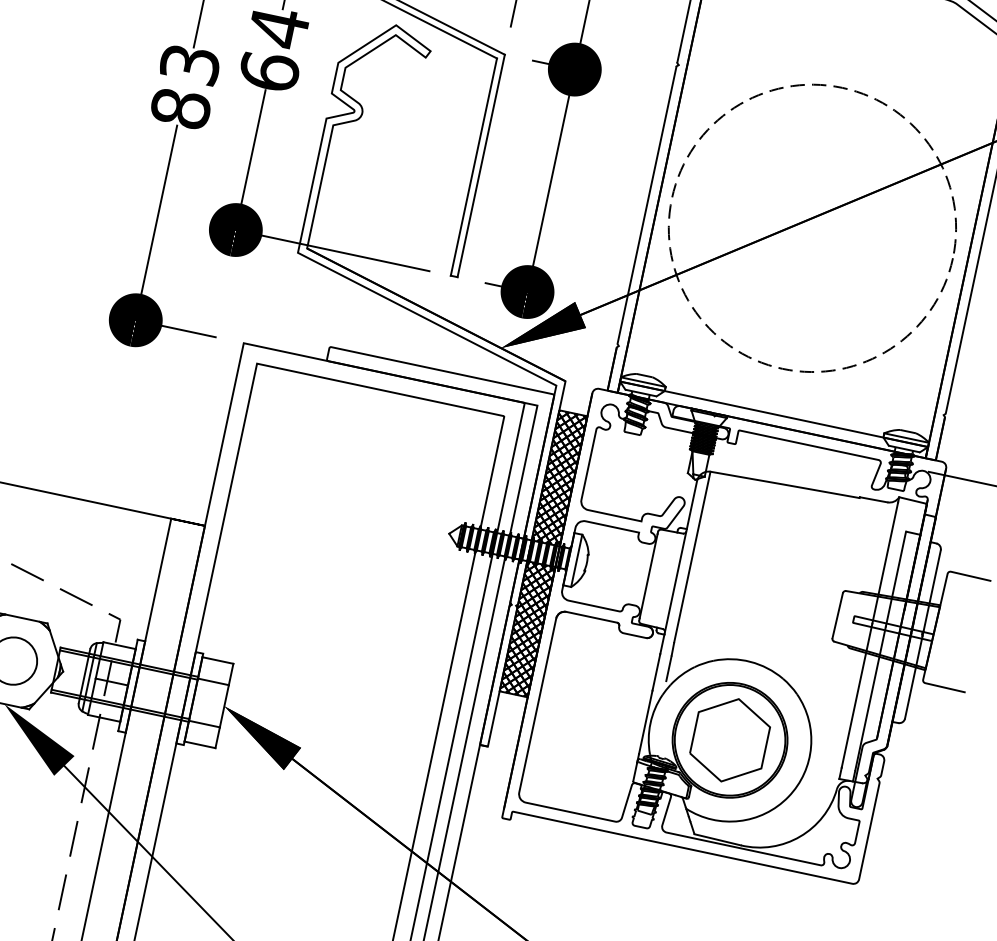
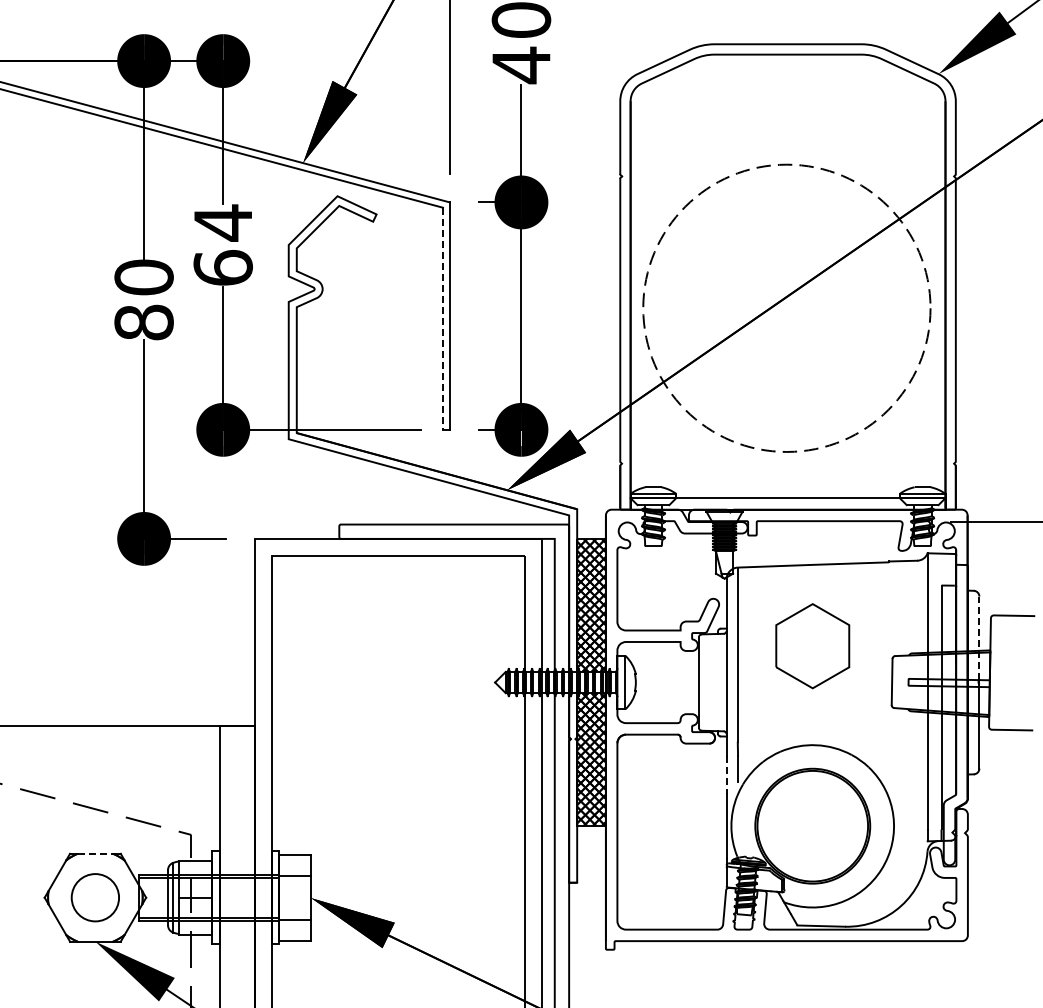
text: (189, 64) -> (143, 277), 83 -> 80
line: (474, 167) -> (443, 319), solid -> dashed
line: (932, 591) -> (979, 638), solid -> dashed
line: (22, 617) -> (95, 853), solid -> dashed
line: (656, 672) -> (726, 775), solid -> dashed
part: (729, 740) -> (812, 646), moved

